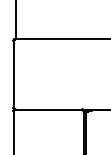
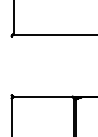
line: (13, 74) -> (11, 65), removed

